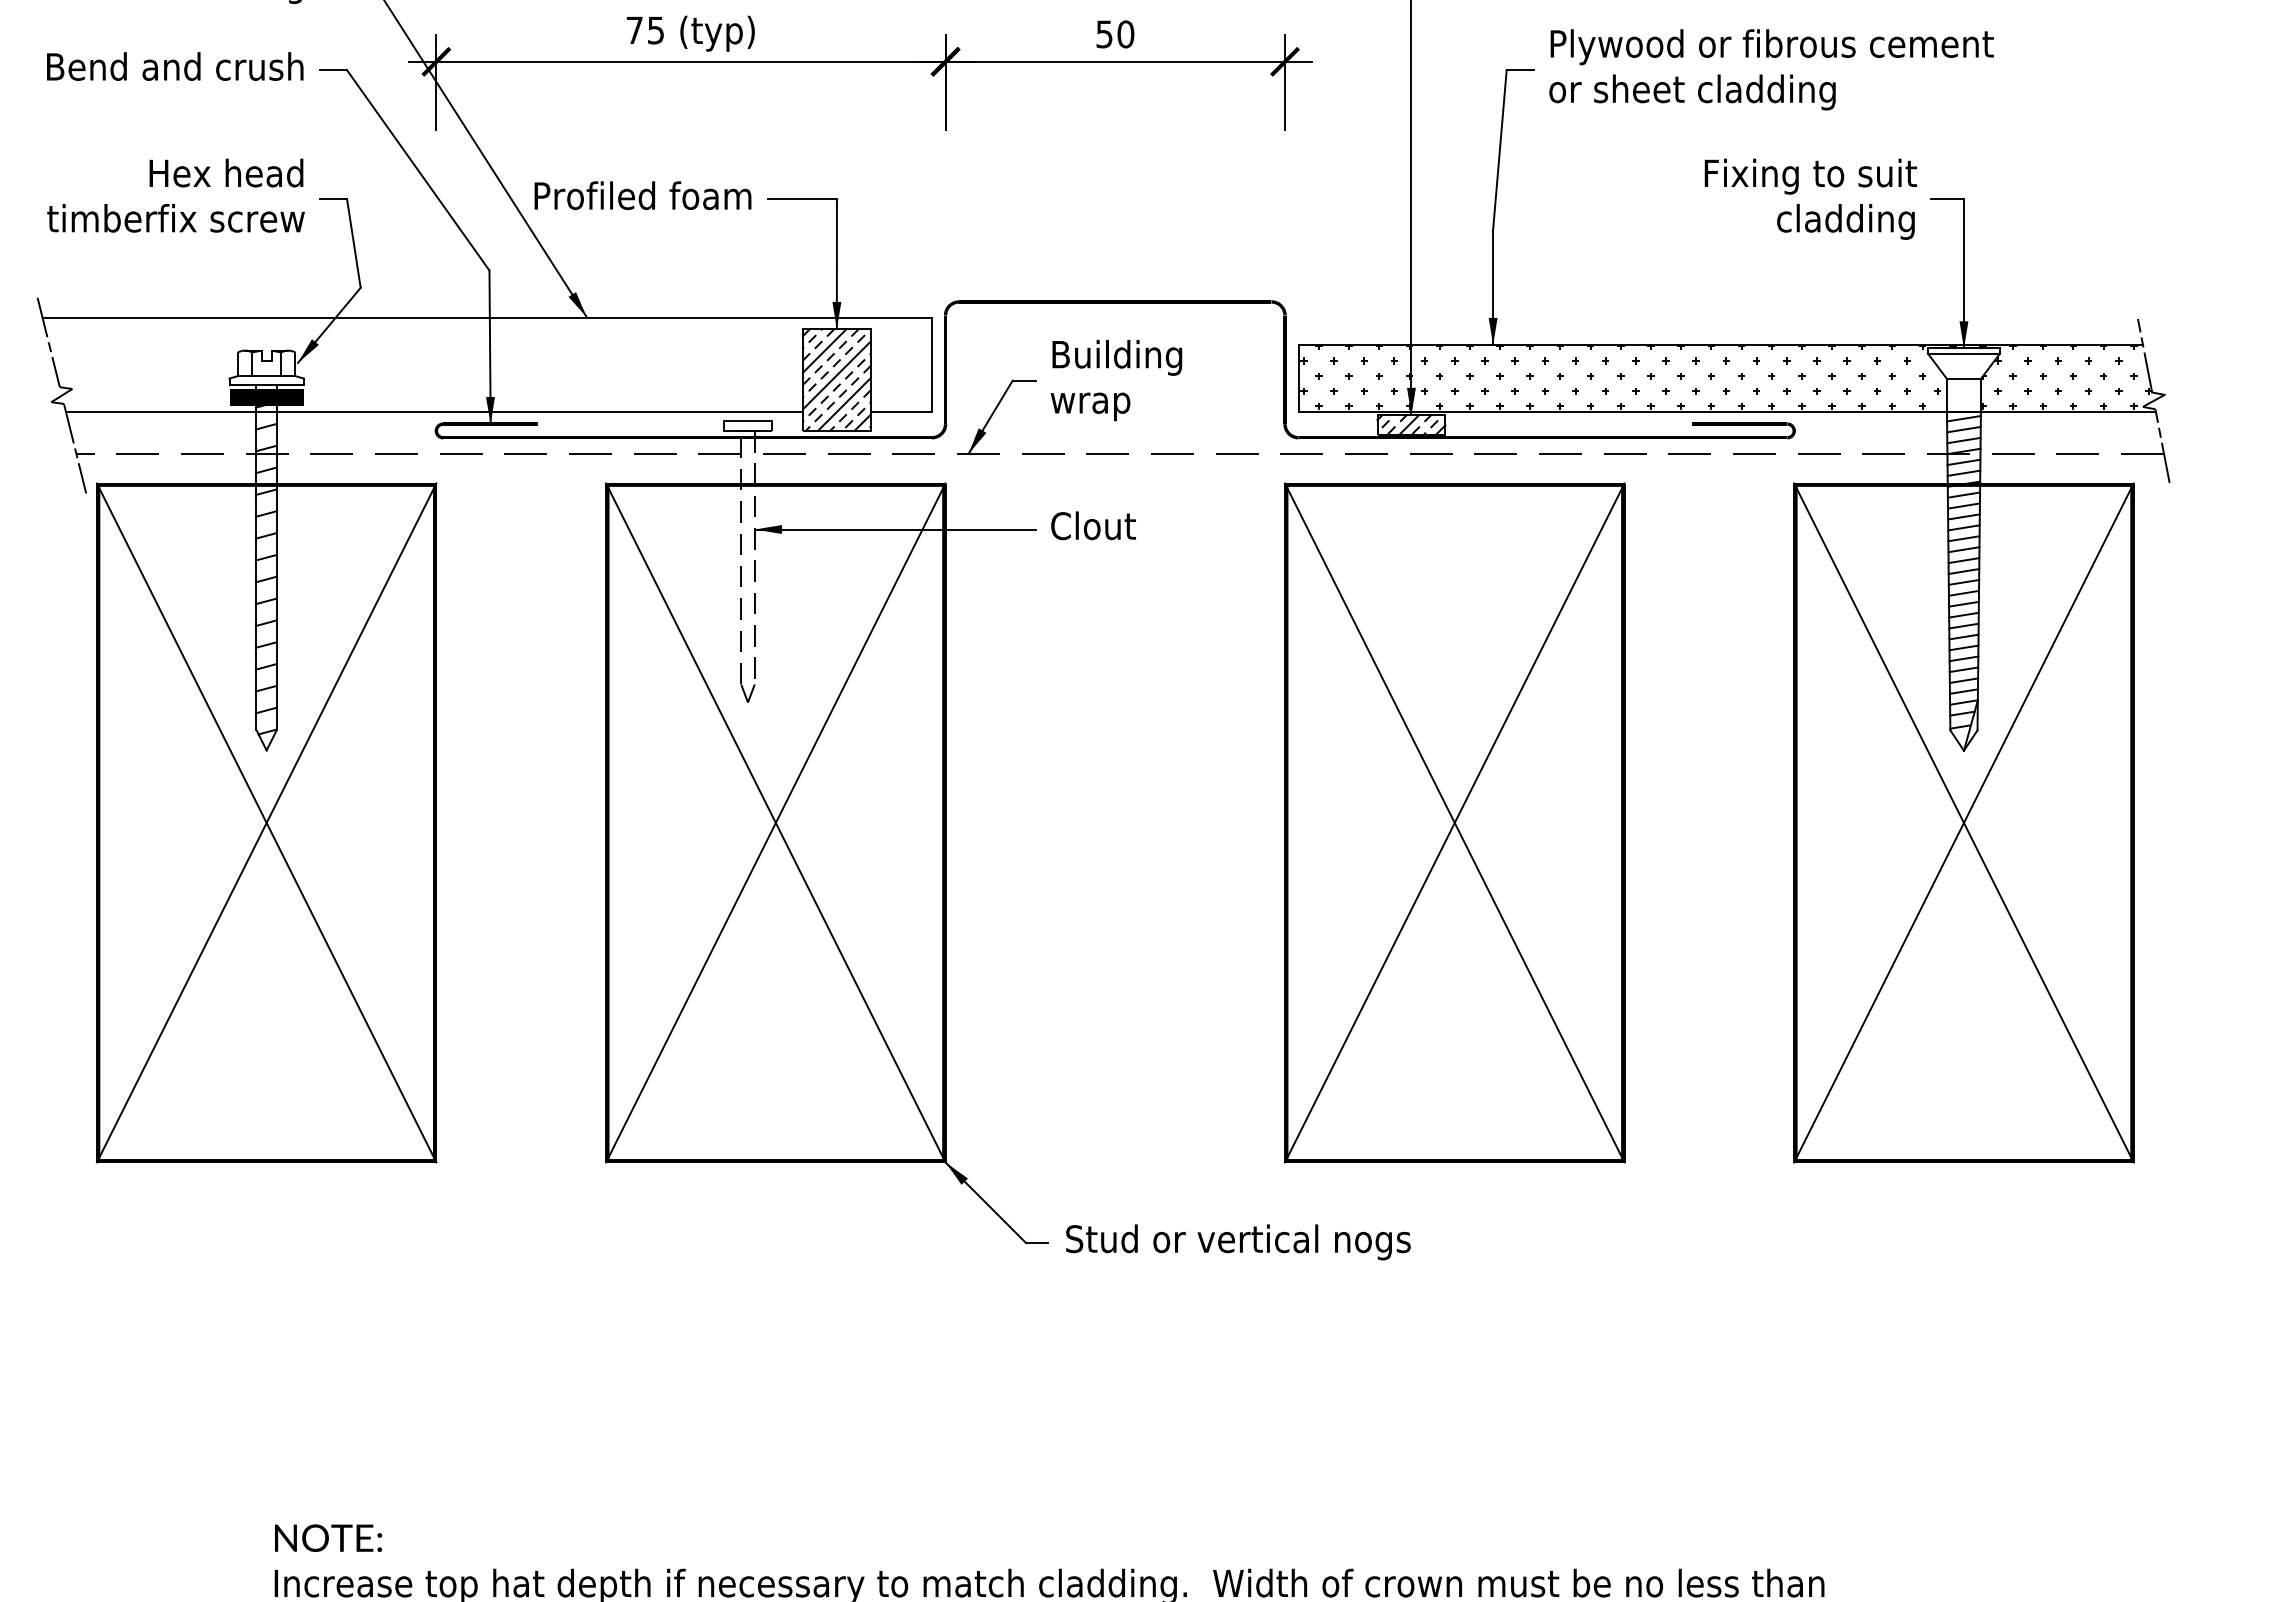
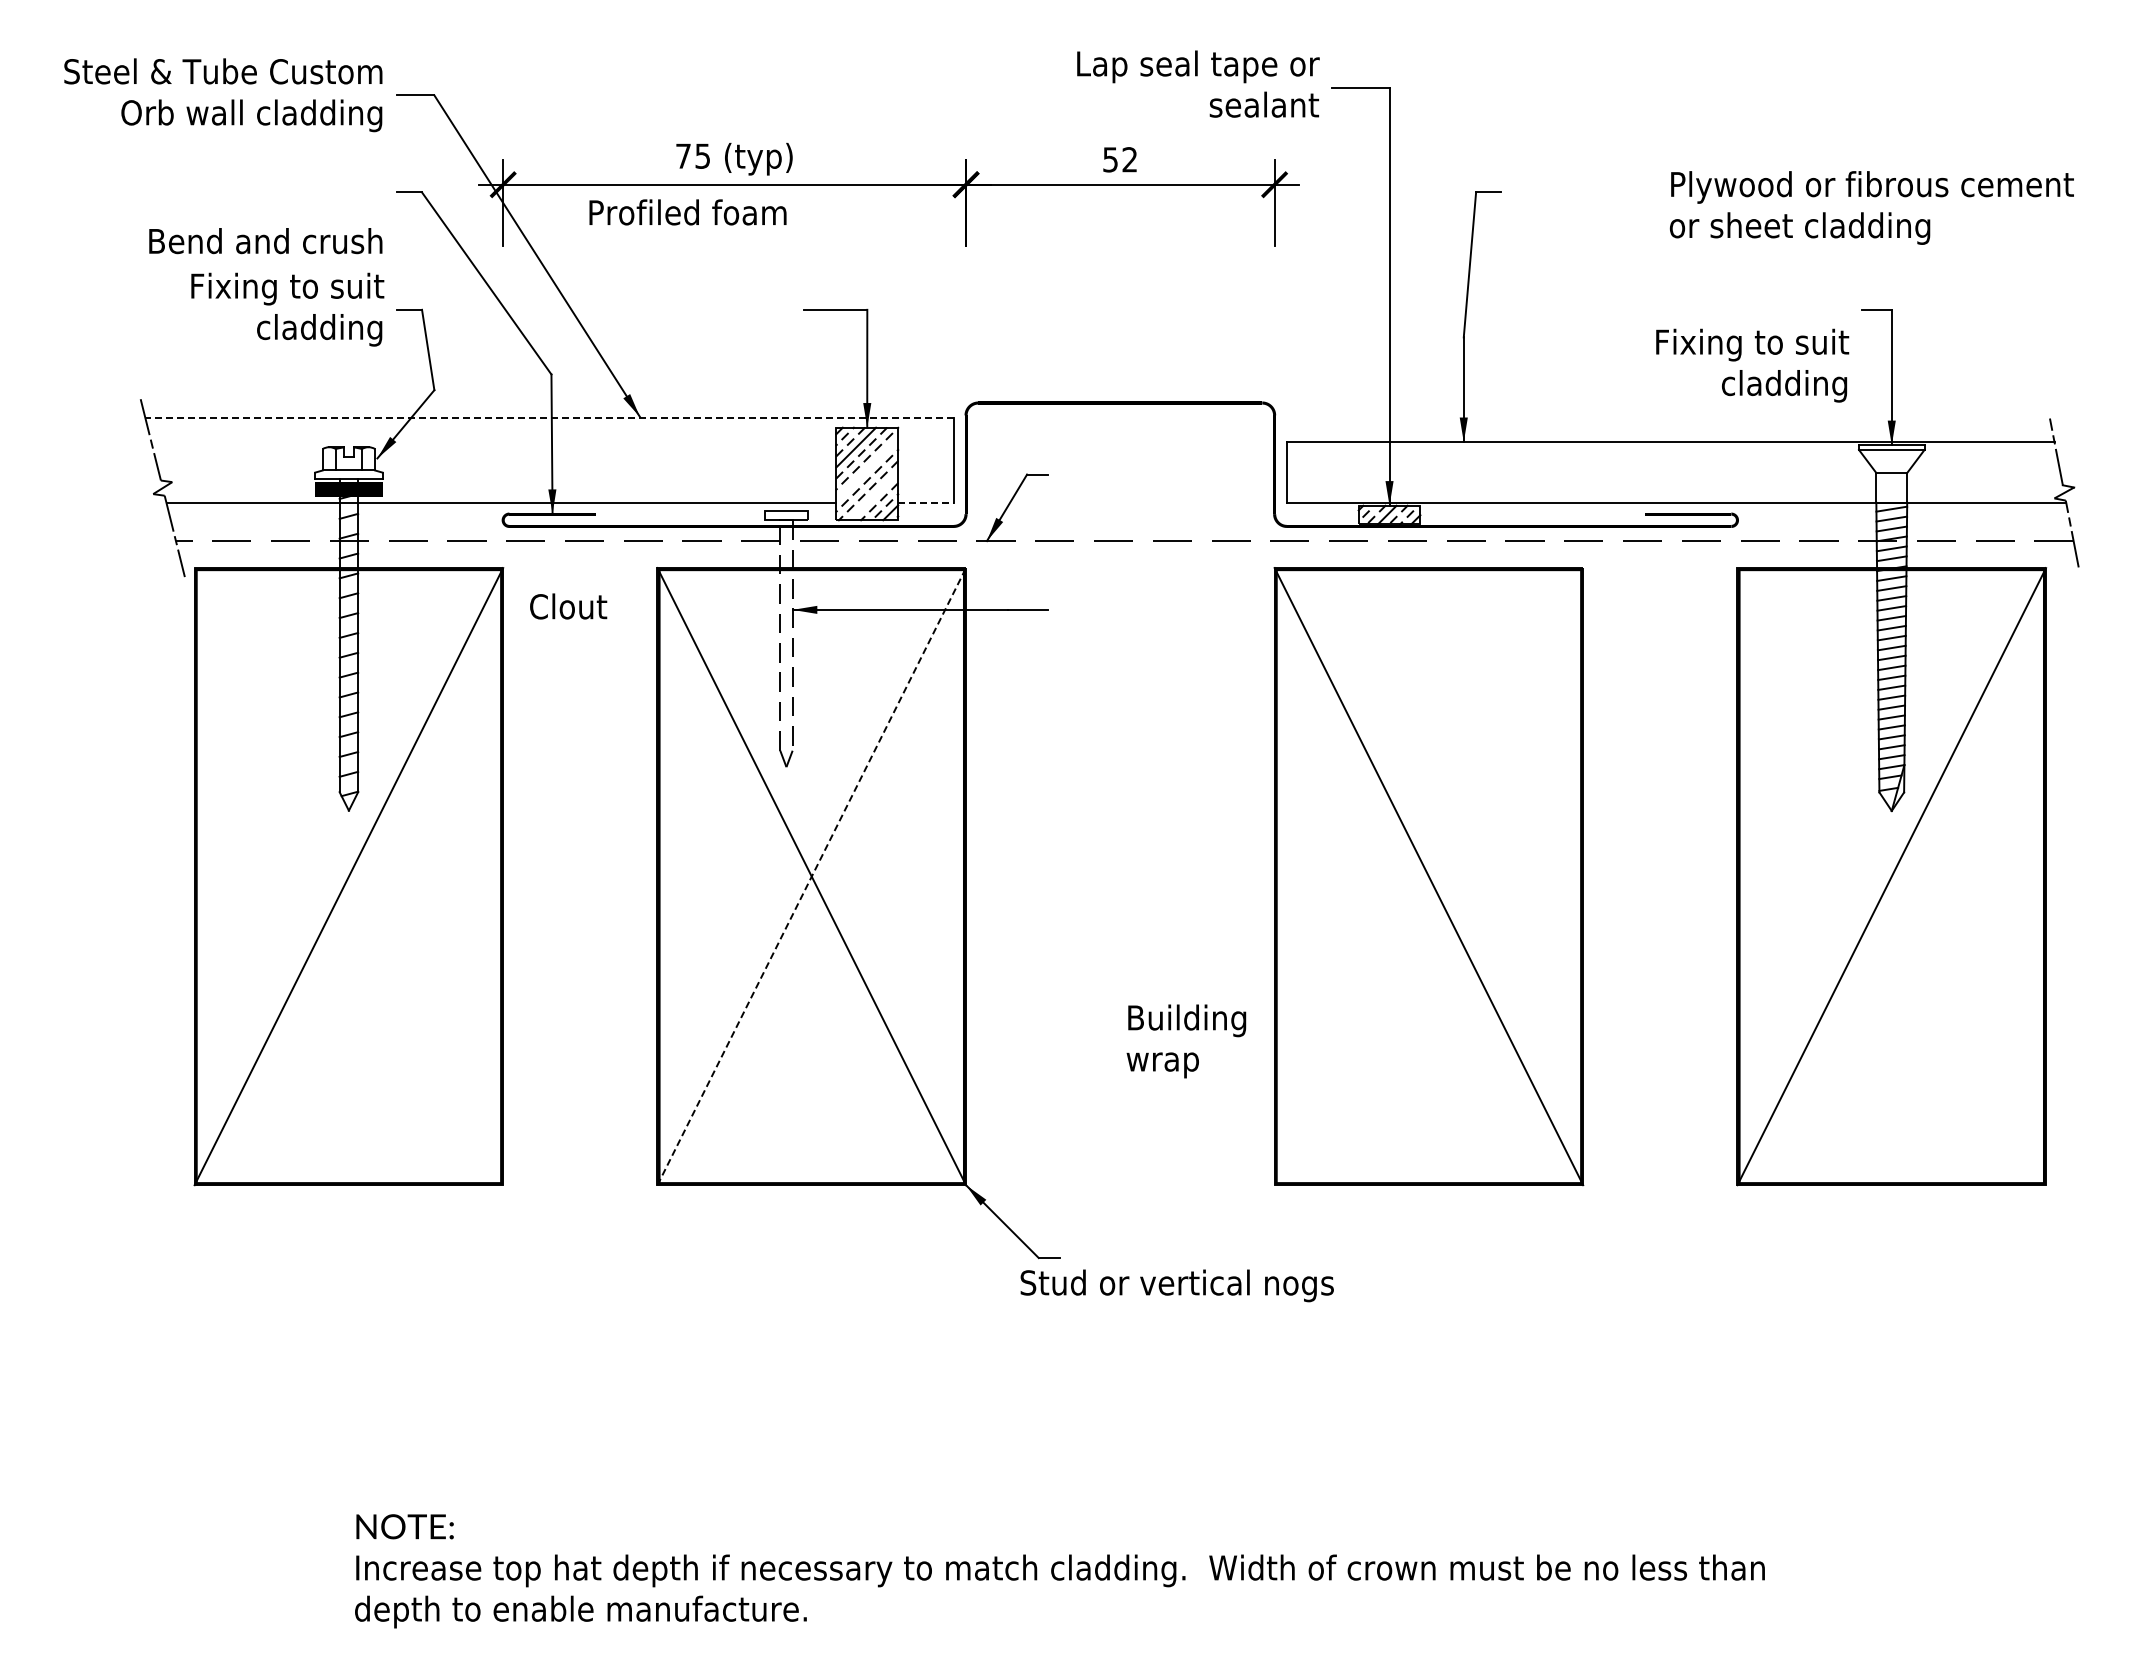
text: (1125, 34) -> (1129, 159), 50 -> 52
text: (174, 67) -> (265, 241), moved
text: (1771, 69) -> (1871, 207), moved
text: (642, 195) -> (687, 212), moved
text: (175, 199) -> (266, 309), Hex head timberfix screw -> Fixing to suit cladding
text: (1810, 199) -> (1752, 365), moved
line: (487, 317) -> (549, 417), solid -> dashed
line: (837, 375) -> (867, 469), removed
hatch: (1726, 377) -> (1675, 471), removed
text: (1116, 380) -> (1186, 1041), moved
line: (844, 404) -> (874, 496), removed
line: (900, 412) -> (925, 503), solid -> dashed
text: (1093, 525) -> (568, 606), moved
line: (266, 822) -> (348, 876), removed
line: (775, 822) -> (811, 876), solid -> dashed
line: (1454, 822) -> (1428, 876), removed
line: (1963, 822) -> (1891, 876), removed
text: (1237, 1241) -> (1176, 1285), moved

